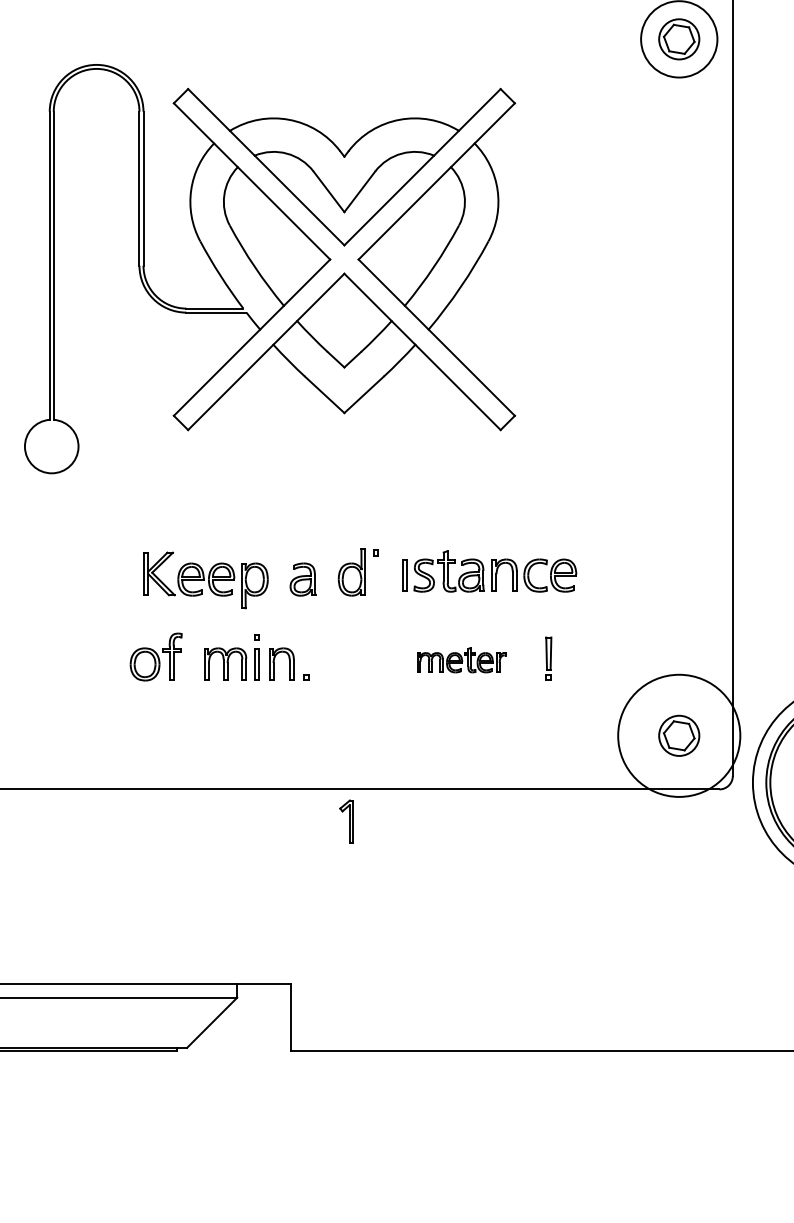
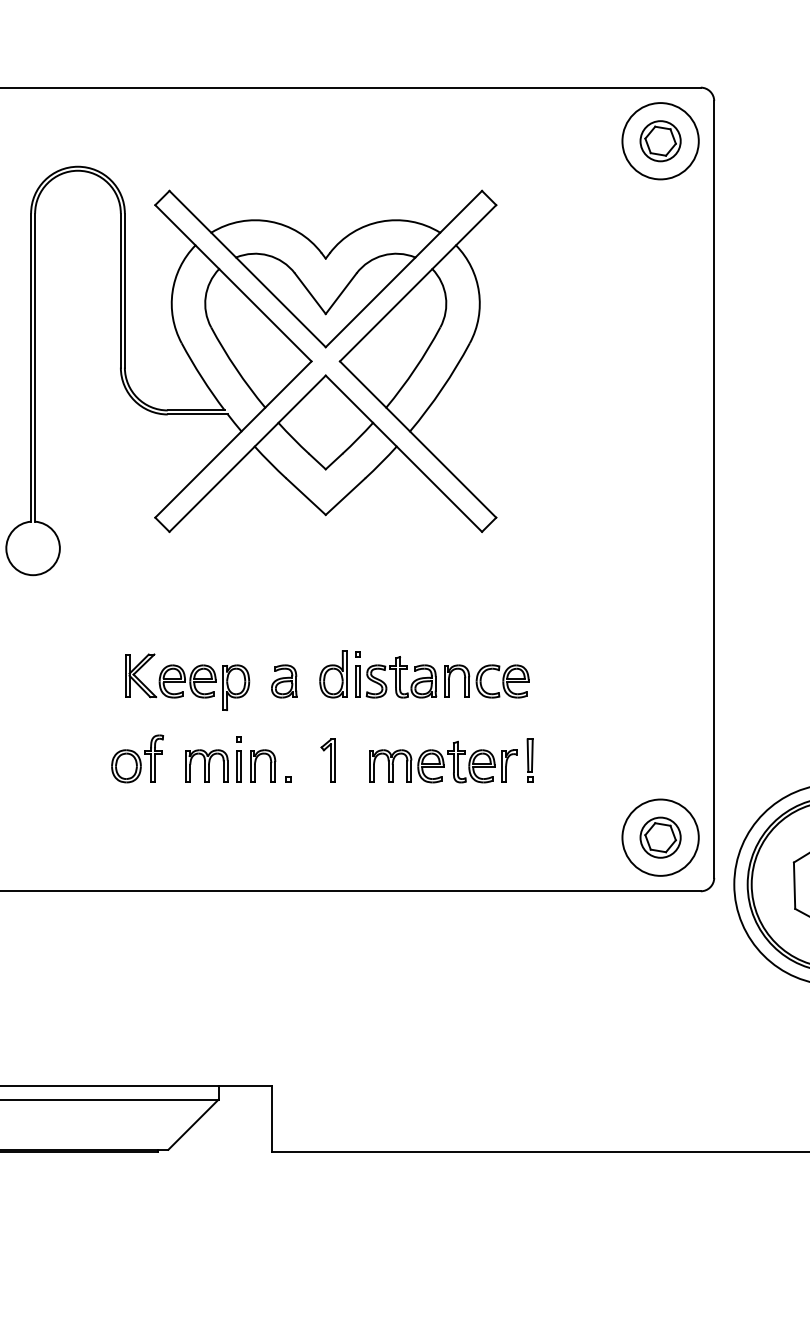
part: (490, 571) -> (442, 677), moved
part: (462, 659) -> (443, 761), size x1.67
circle: (679, 735) -> (660, 837), size x0.62
part: (346, 821) -> (327, 760), moved

